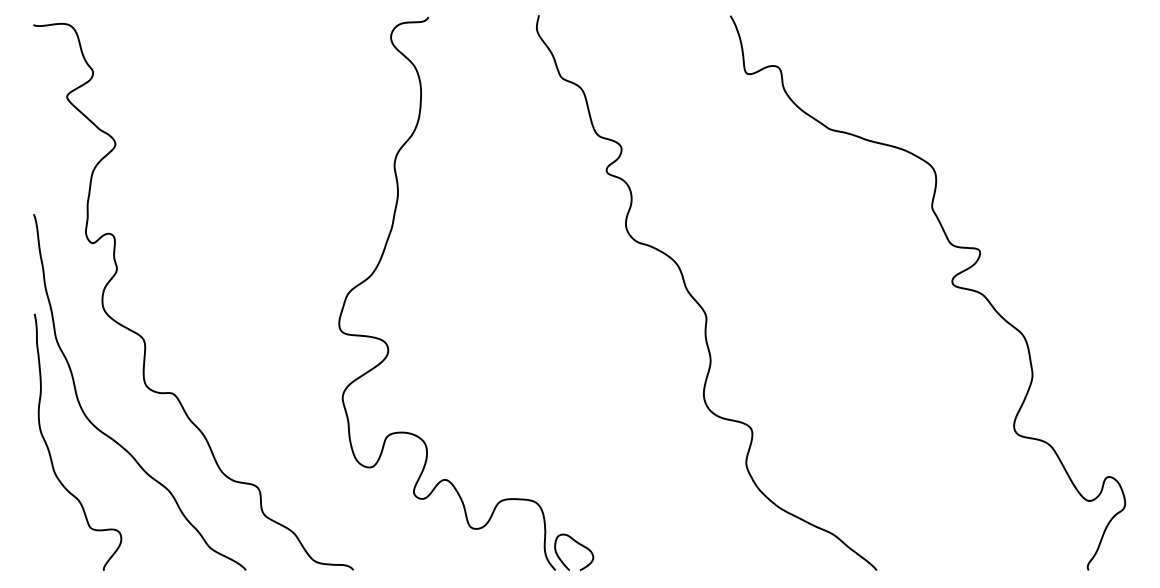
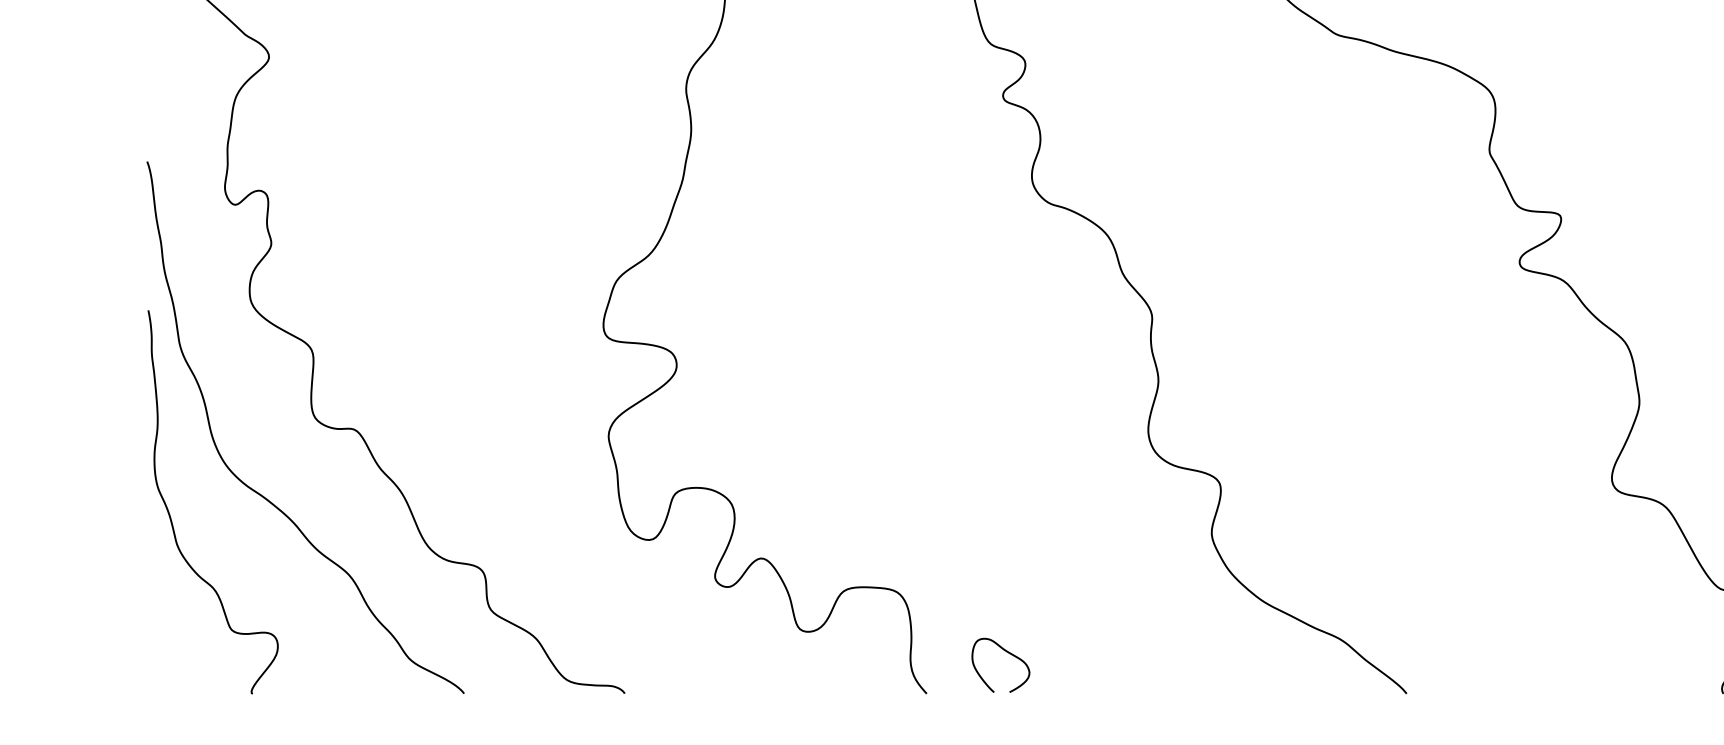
curve: (578, 544) -> (1007, 653), moved

